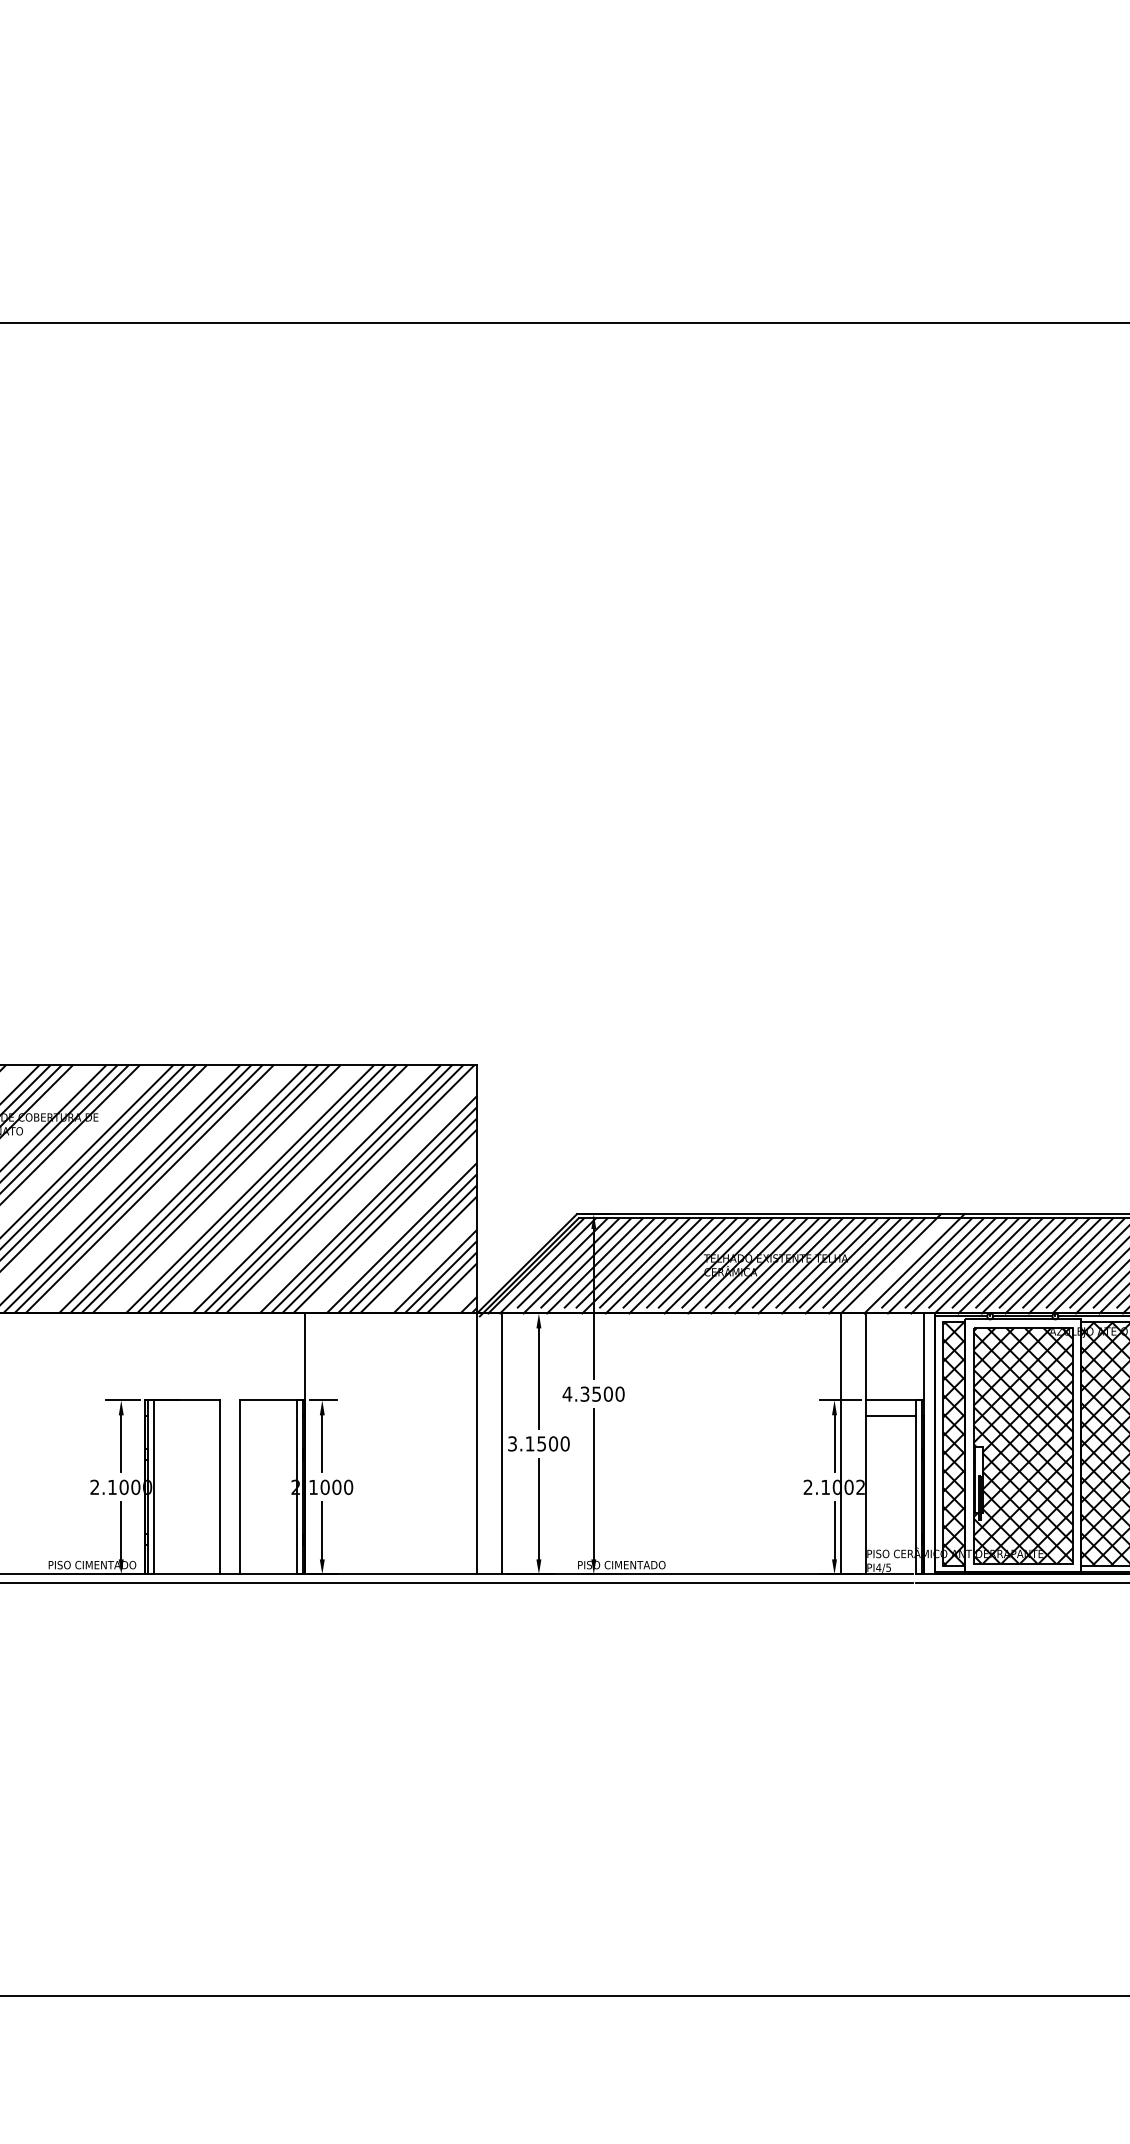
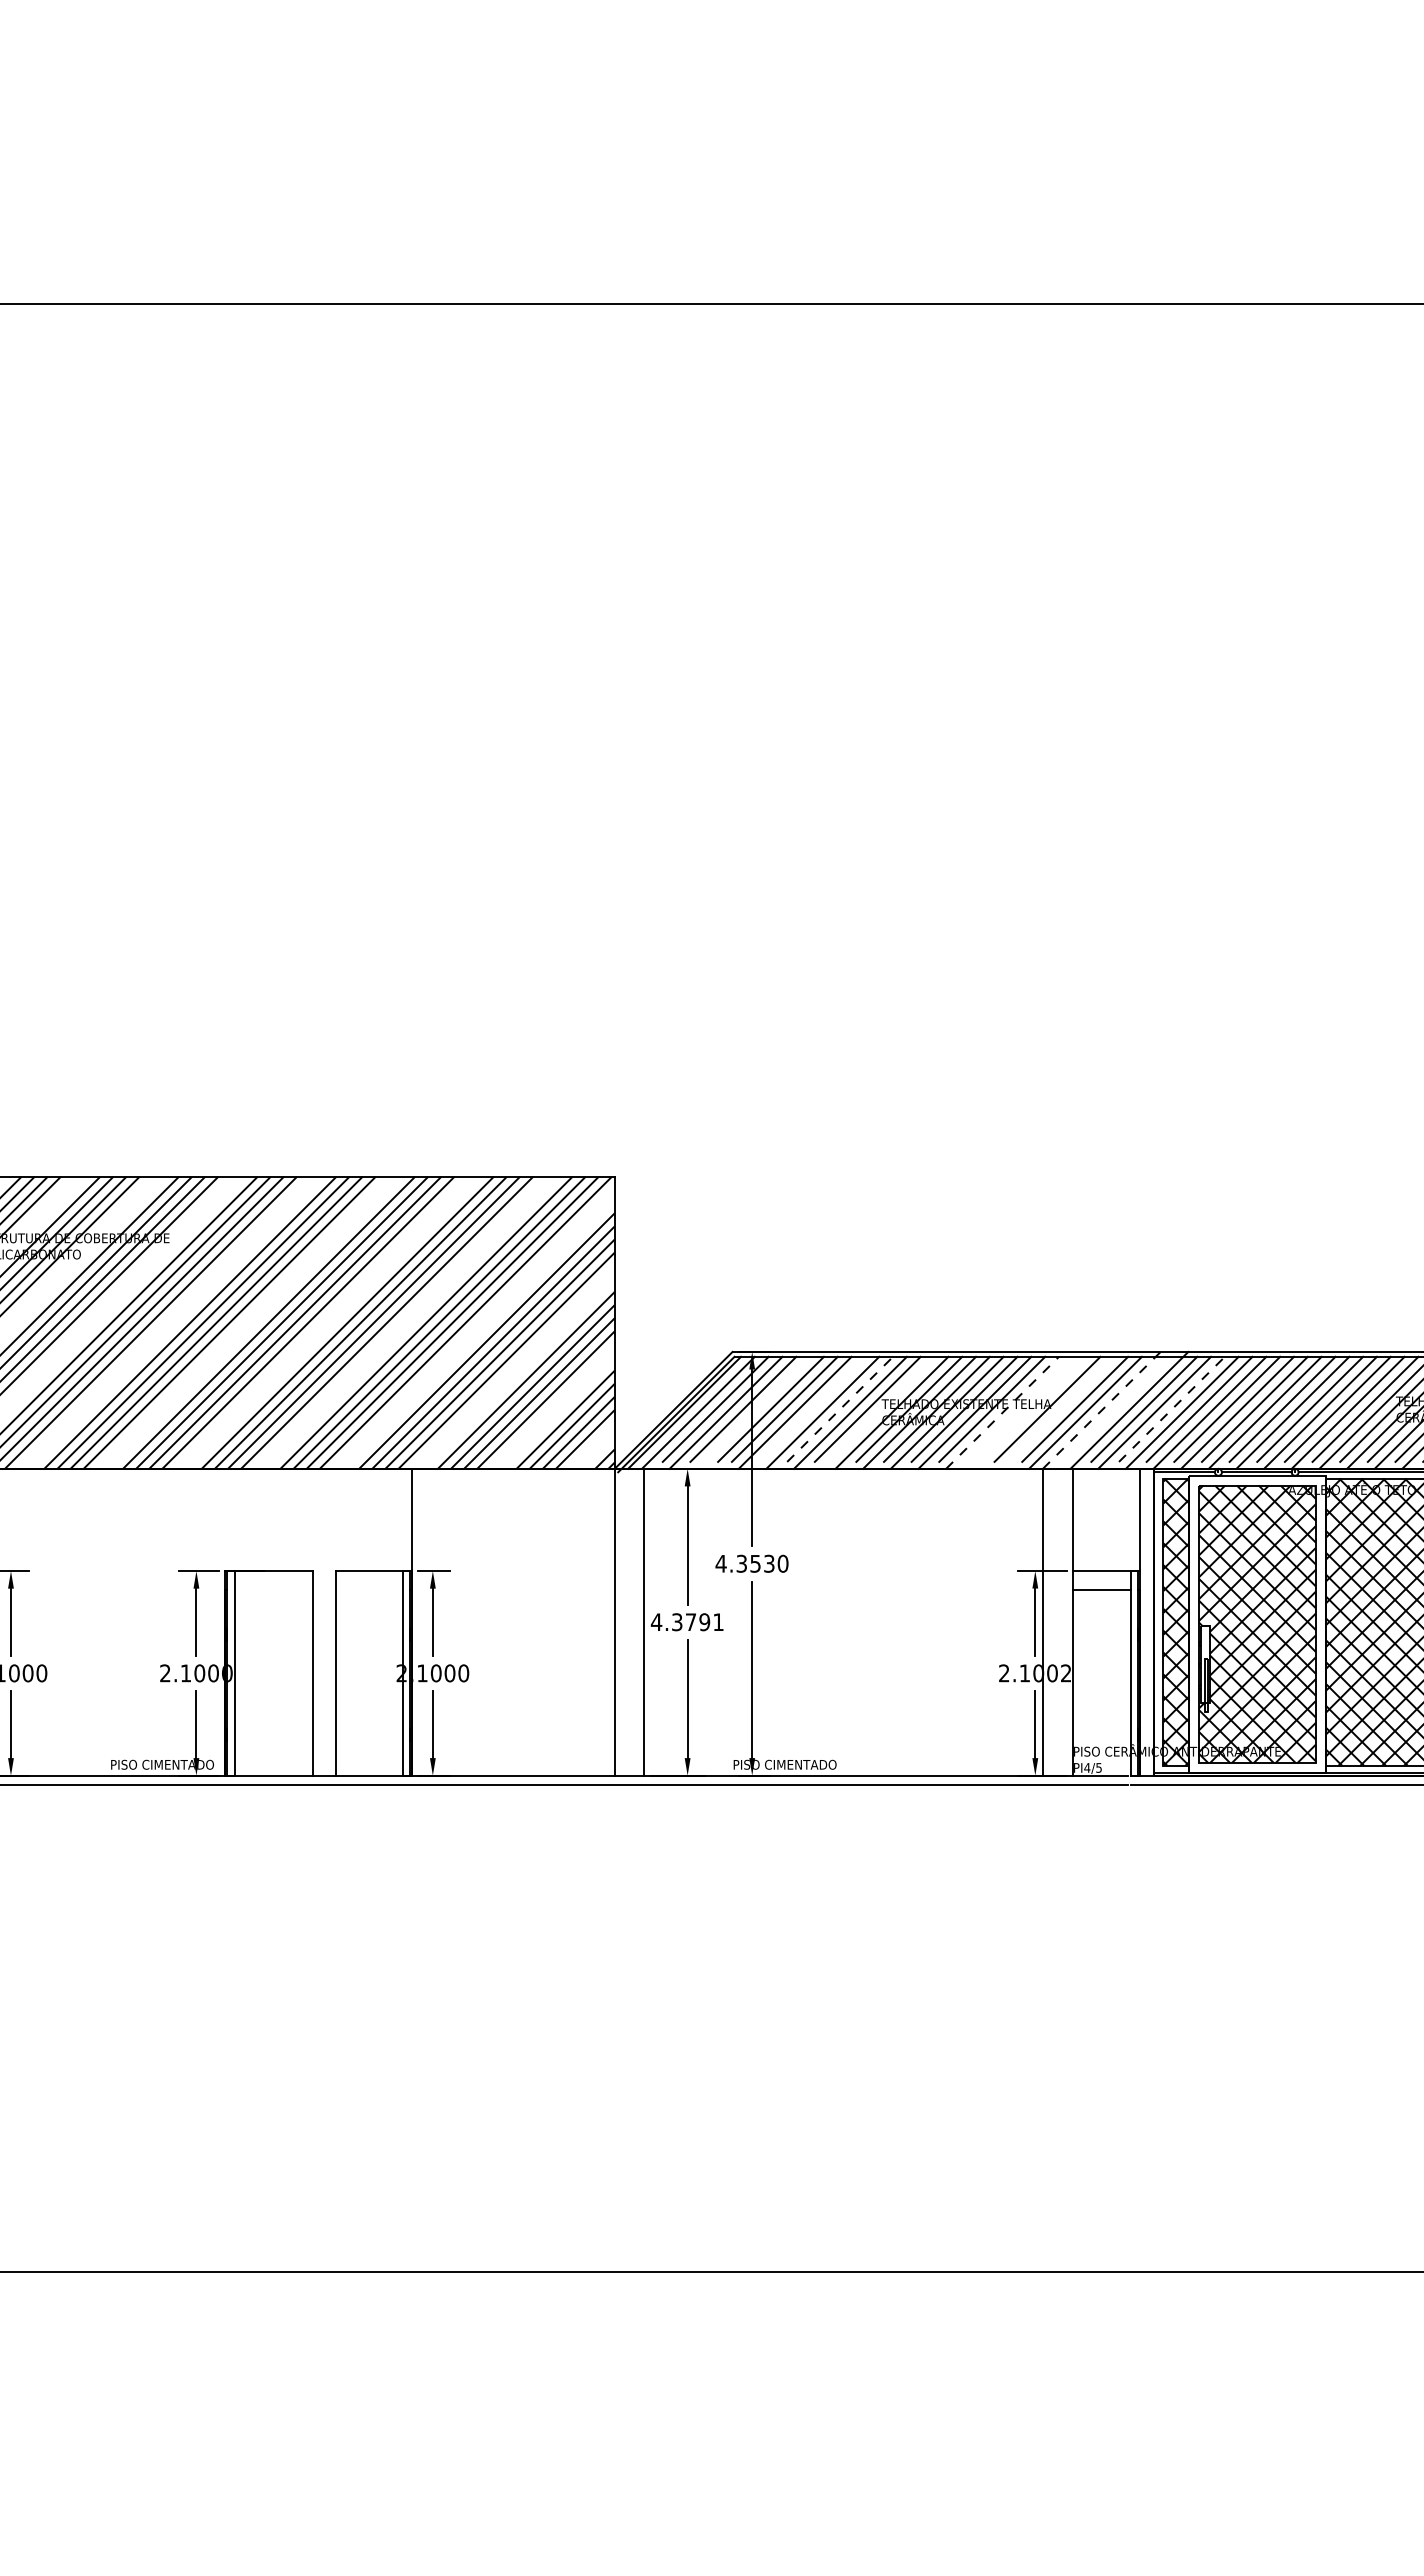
line: (645, 1262) -> (812, 1408), removed
line: (703, 1262) -> (881, 1408), removed
line: (821, 1262) -> (1019, 1408), removed
line: (668, 1263) -> (840, 1409), solid -> dashed
line: (890, 1263) -> (1101, 1410), solid -> dashed
line: (950, 1263) -> (1171, 1409), solid -> dashed
line: (594, 1265) -> (753, 1412), removed
line: (806, 1265) -> (1002, 1412), solid -> dashed
line: (829, 1265) -> (1029, 1412), removed
line: (853, 1265) -> (1057, 1412), removed
text: (608, 1393) -> (769, 1563), 4.3500 -> 4.3530
text: (537, 1444) -> (686, 1622), 3.1500 -> 4.3791

